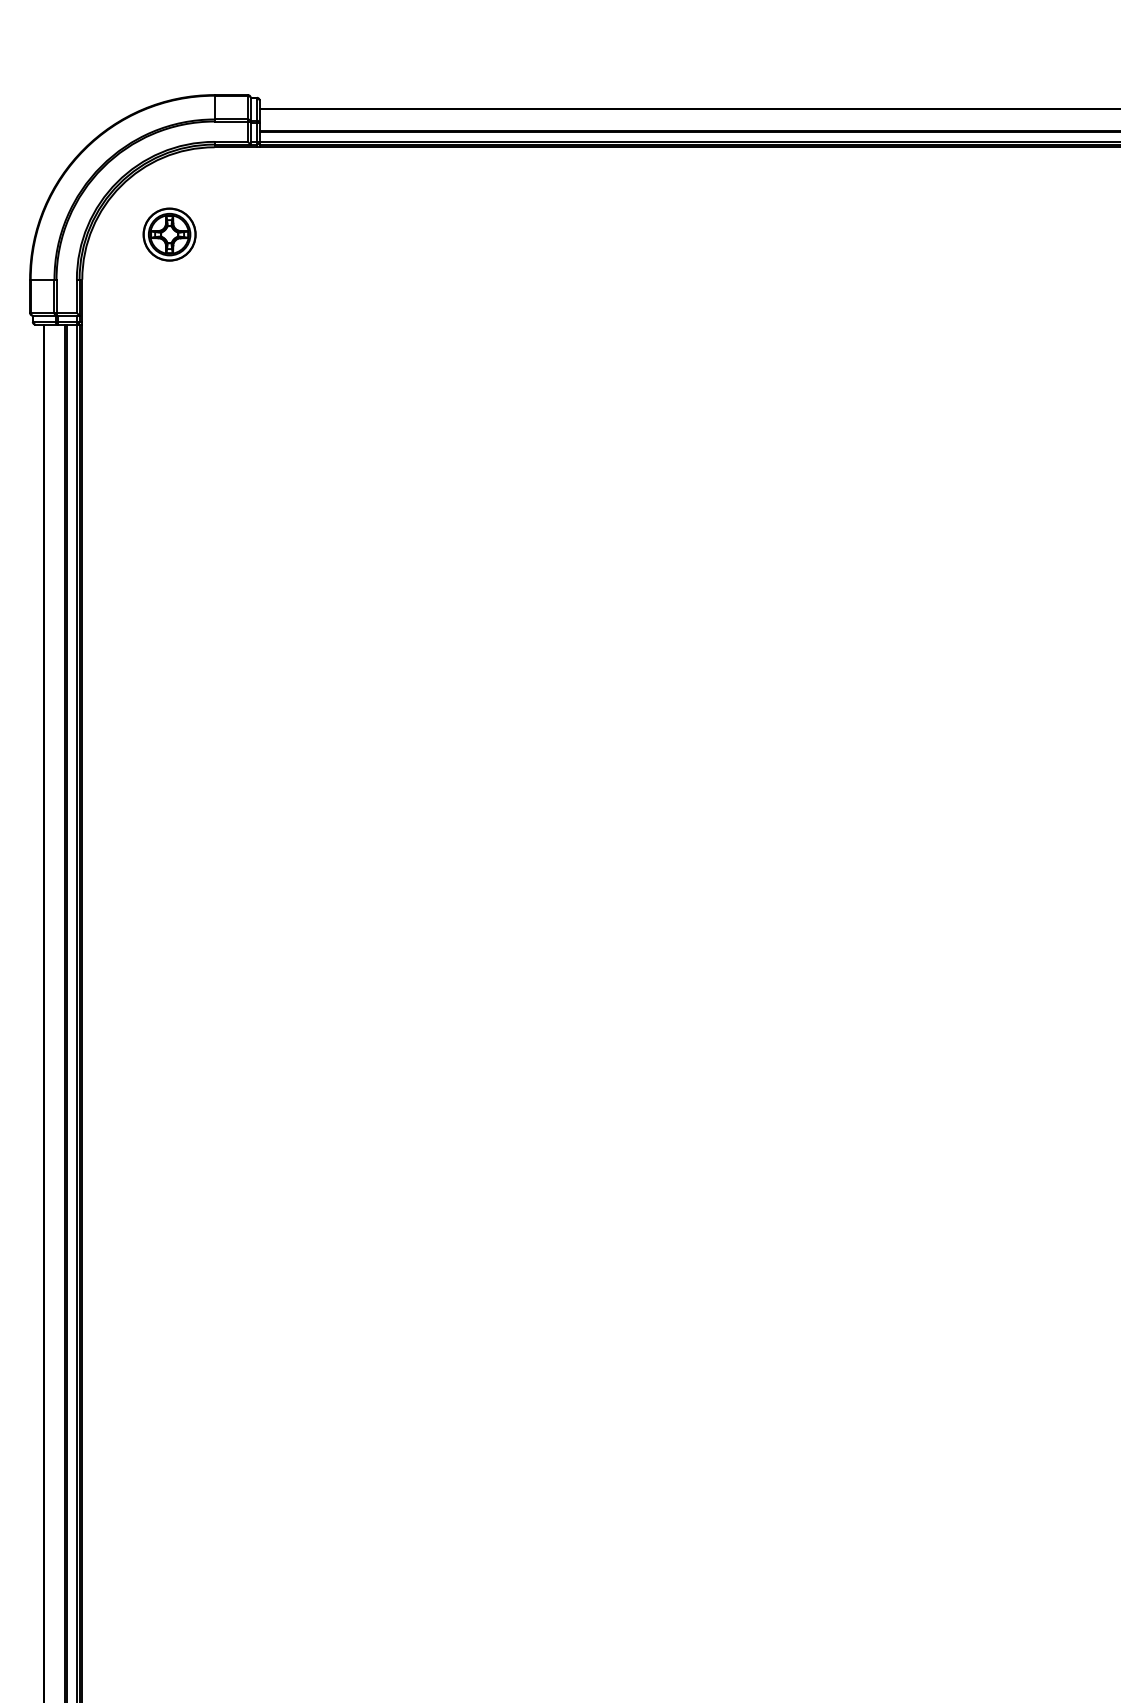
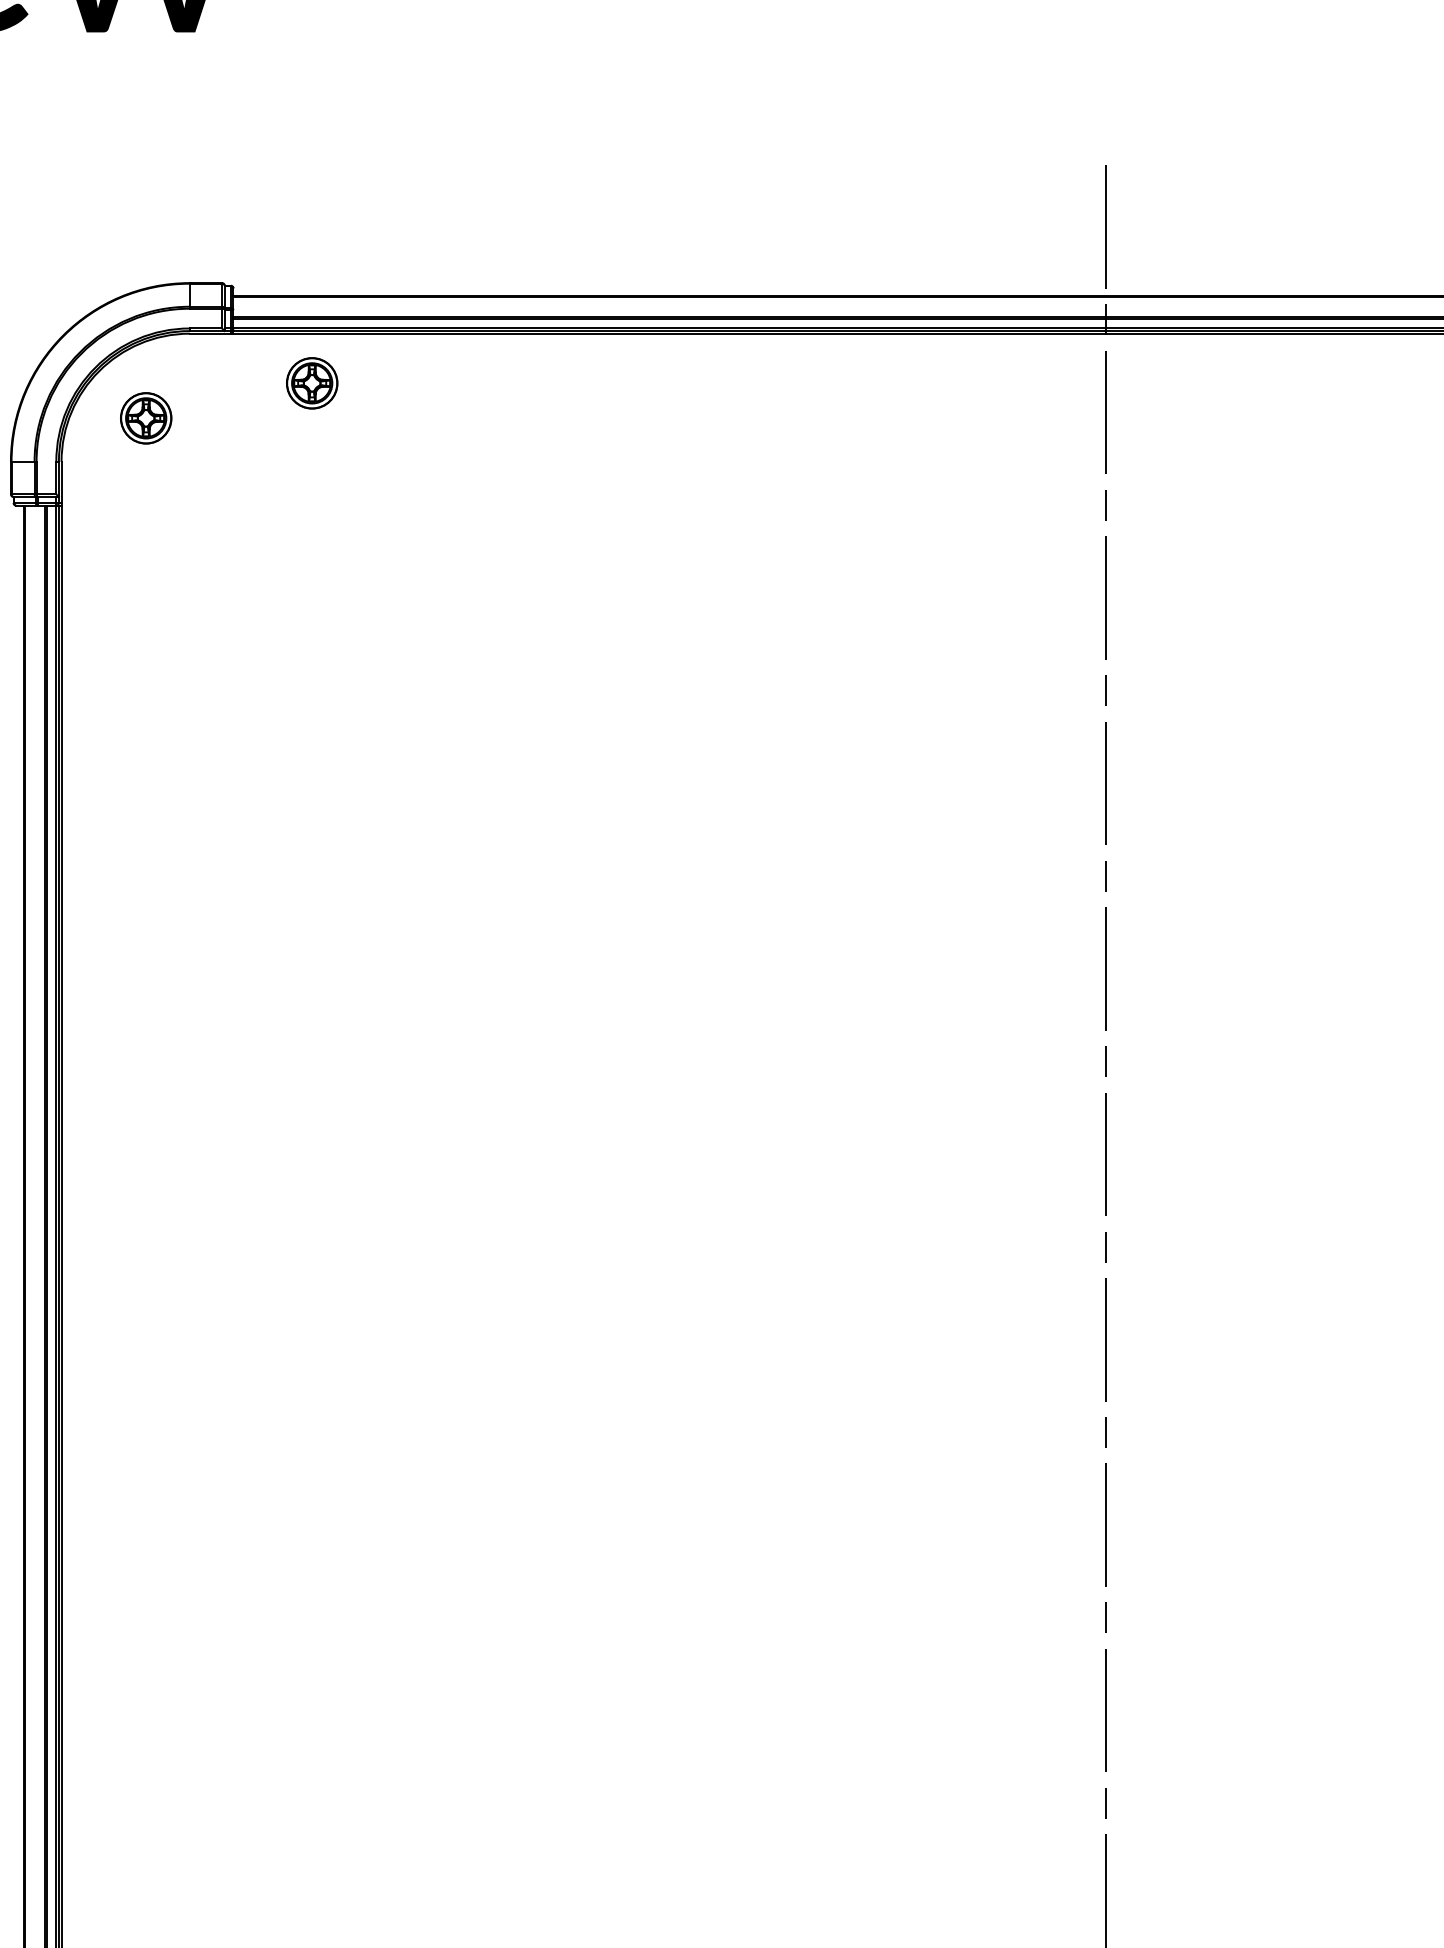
part: (341, 198) -> (312, 383), added

